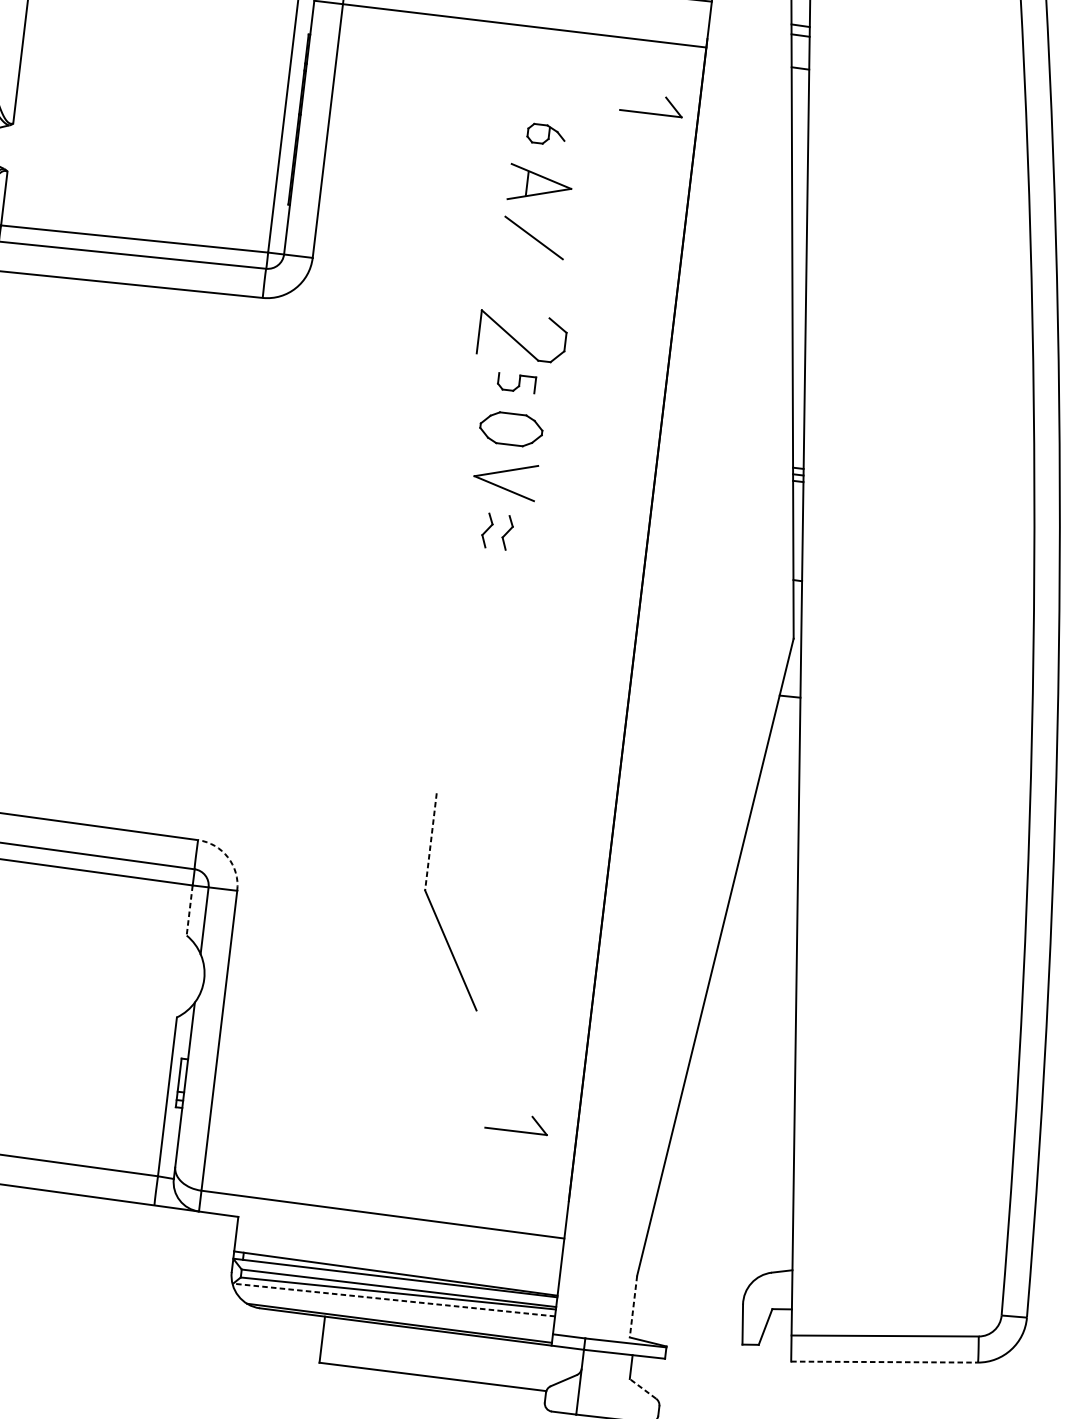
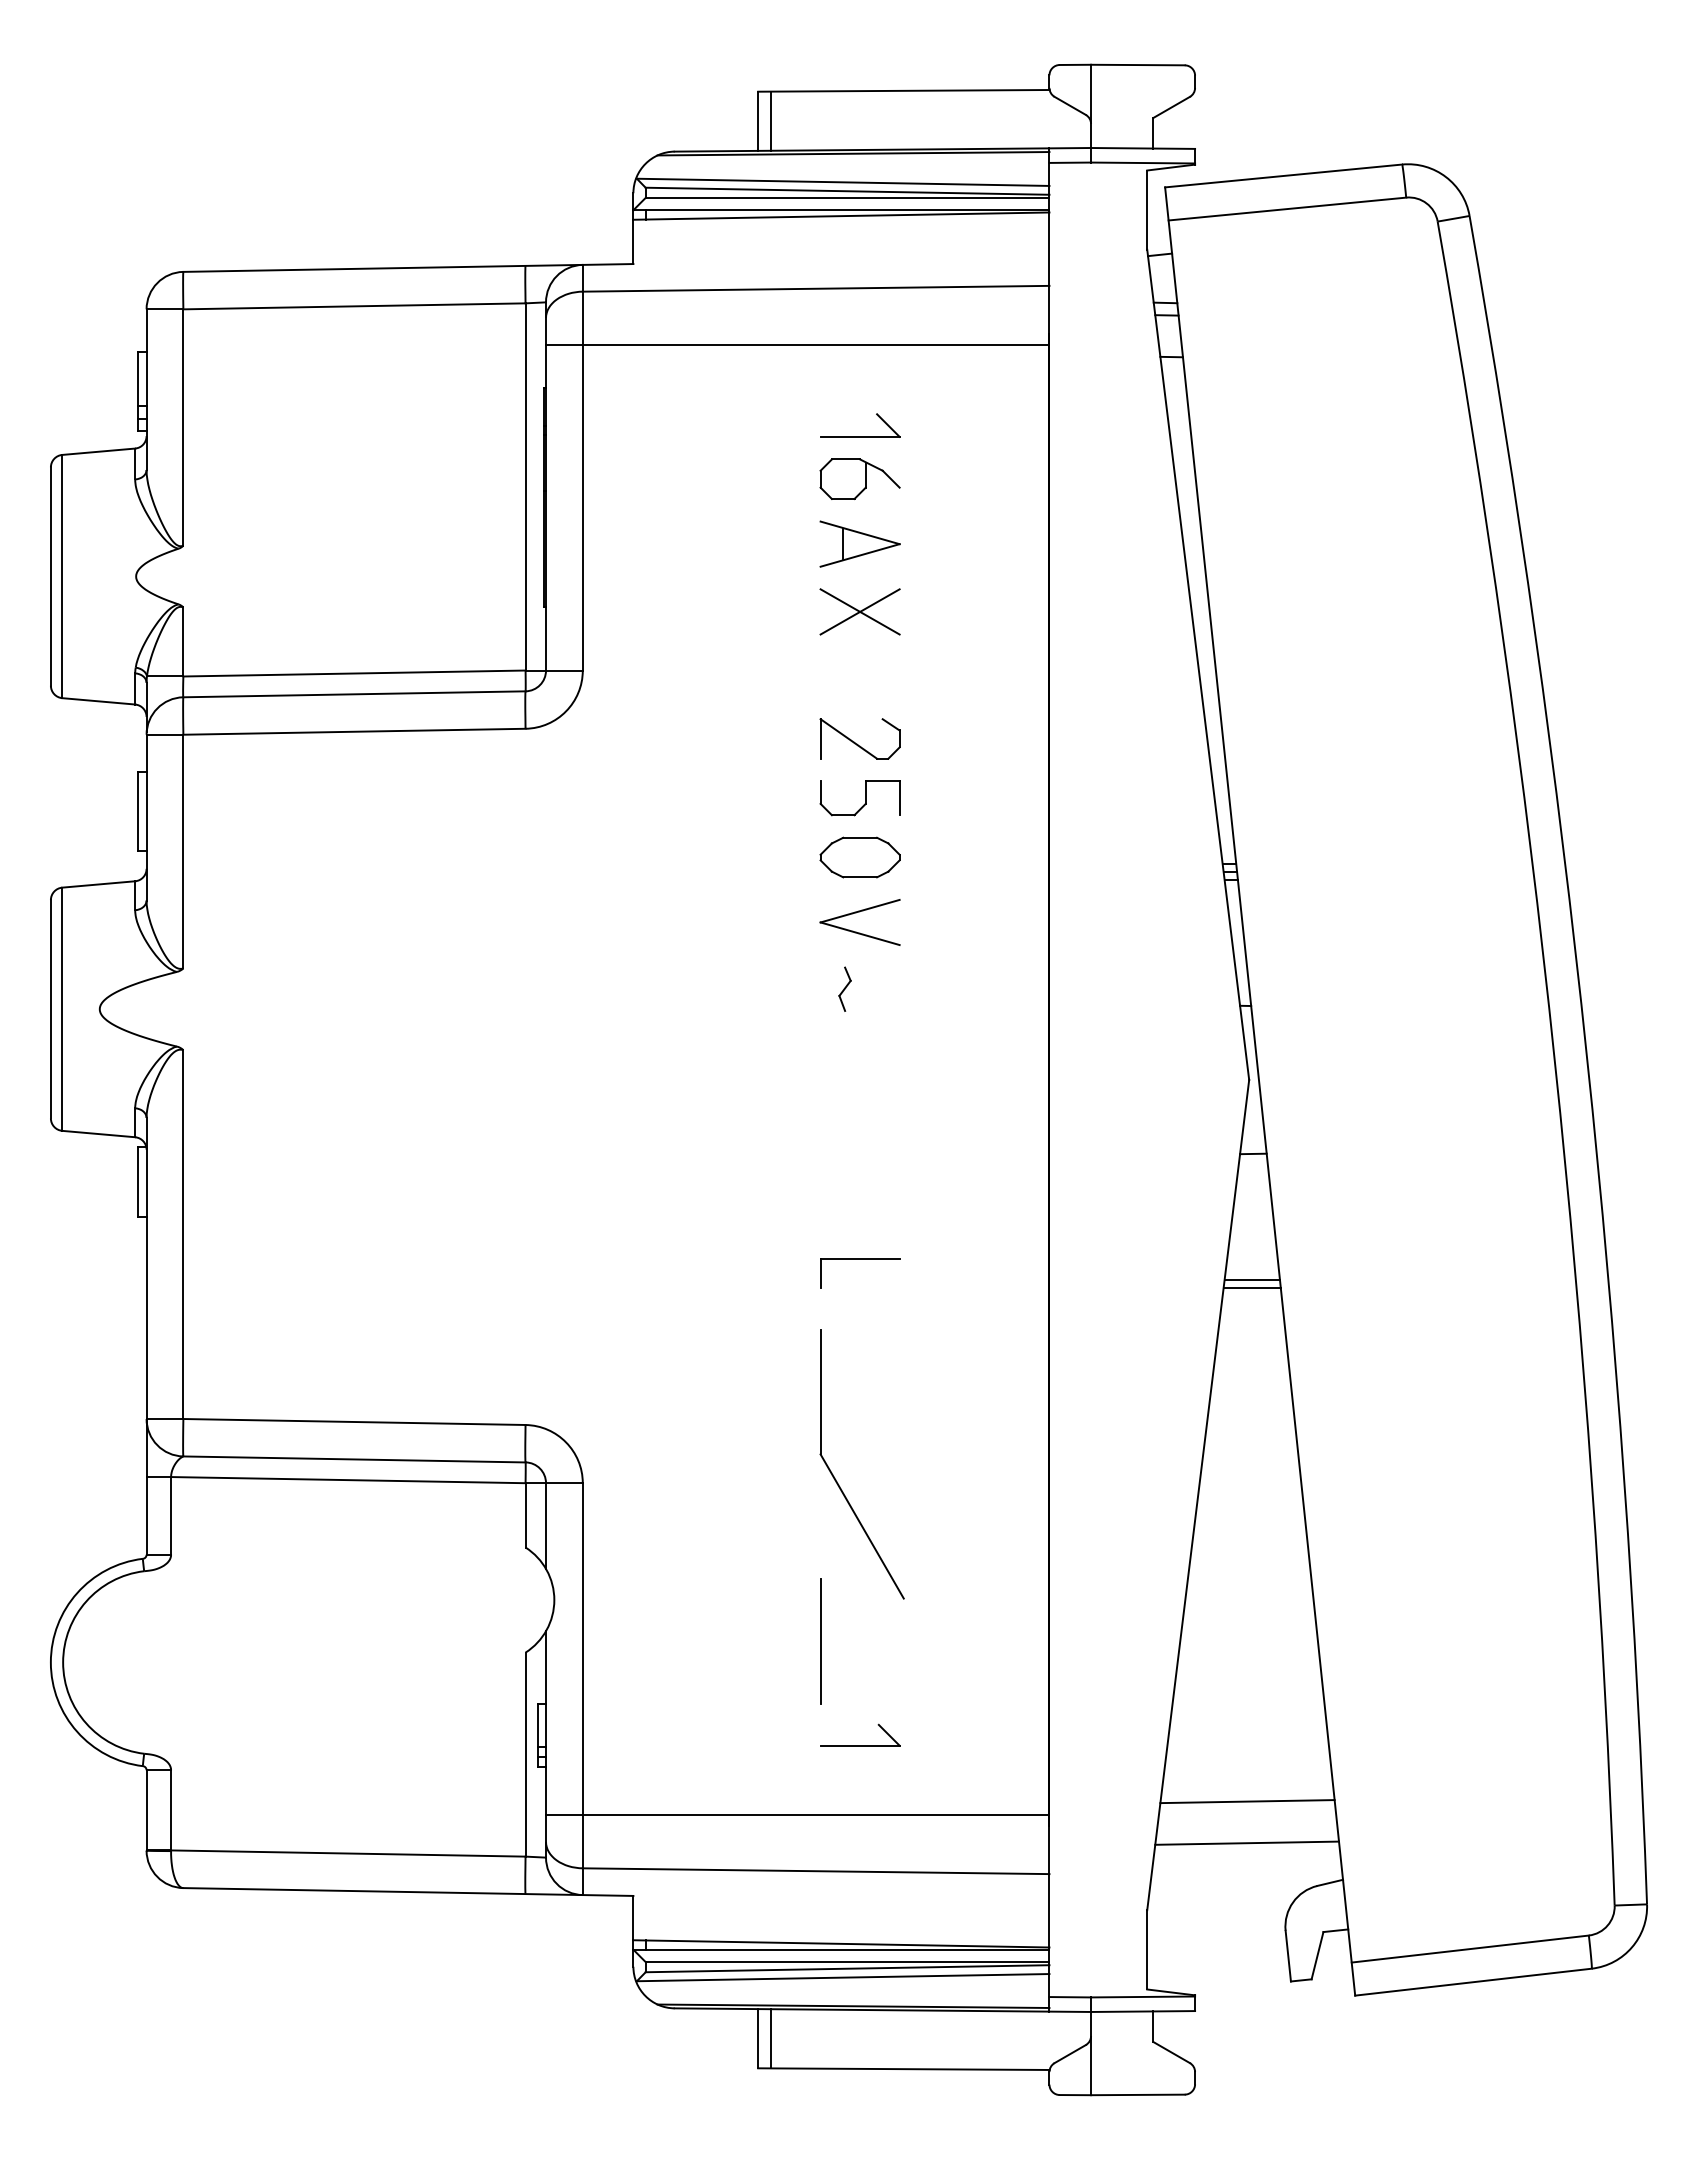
part: (651, 113) -> (860, 436), moved
part: (545, 134) -> (859, 479), size x1.67
line: (533, 237) -> (859, 611), added
part: (521, 336) -> (859, 738), size x0.71
part: (516, 383) -> (859, 798), size x1.67
part: (507, 532) -> (870, 988), removed
part: (474, 742) -> (860, 1259), added
line: (776, 794) -> (1251, 1279), added
line: (776, 801) -> (1251, 1288), added
line: (430, 842) -> (820, 1392), dashed -> solid
arc: (228, 857) -> (566, 1442), dashed -> solid
line: (189, 910) -> (525, 1515), dashed -> solid
line: (407, 1036) -> (820, 1641), added
part: (516, 1131) -> (860, 1745), moved
line: (373, 1169) -> (797, 1815), added
line: (725, 1200) -> (1247, 1801), added
line: (721, 1232) -> (1247, 1842), added
line: (393, 1299) -> (842, 1977), dashed -> solid
line: (633, 1306) -> (1147, 1949), dashed -> solid
line: (331, 1340) -> (770, 2038), added
line: (884, 1362) -> (1473, 1982), dashed -> solid
line: (642, 1388) -> (1171, 2052), dashed -> solid

